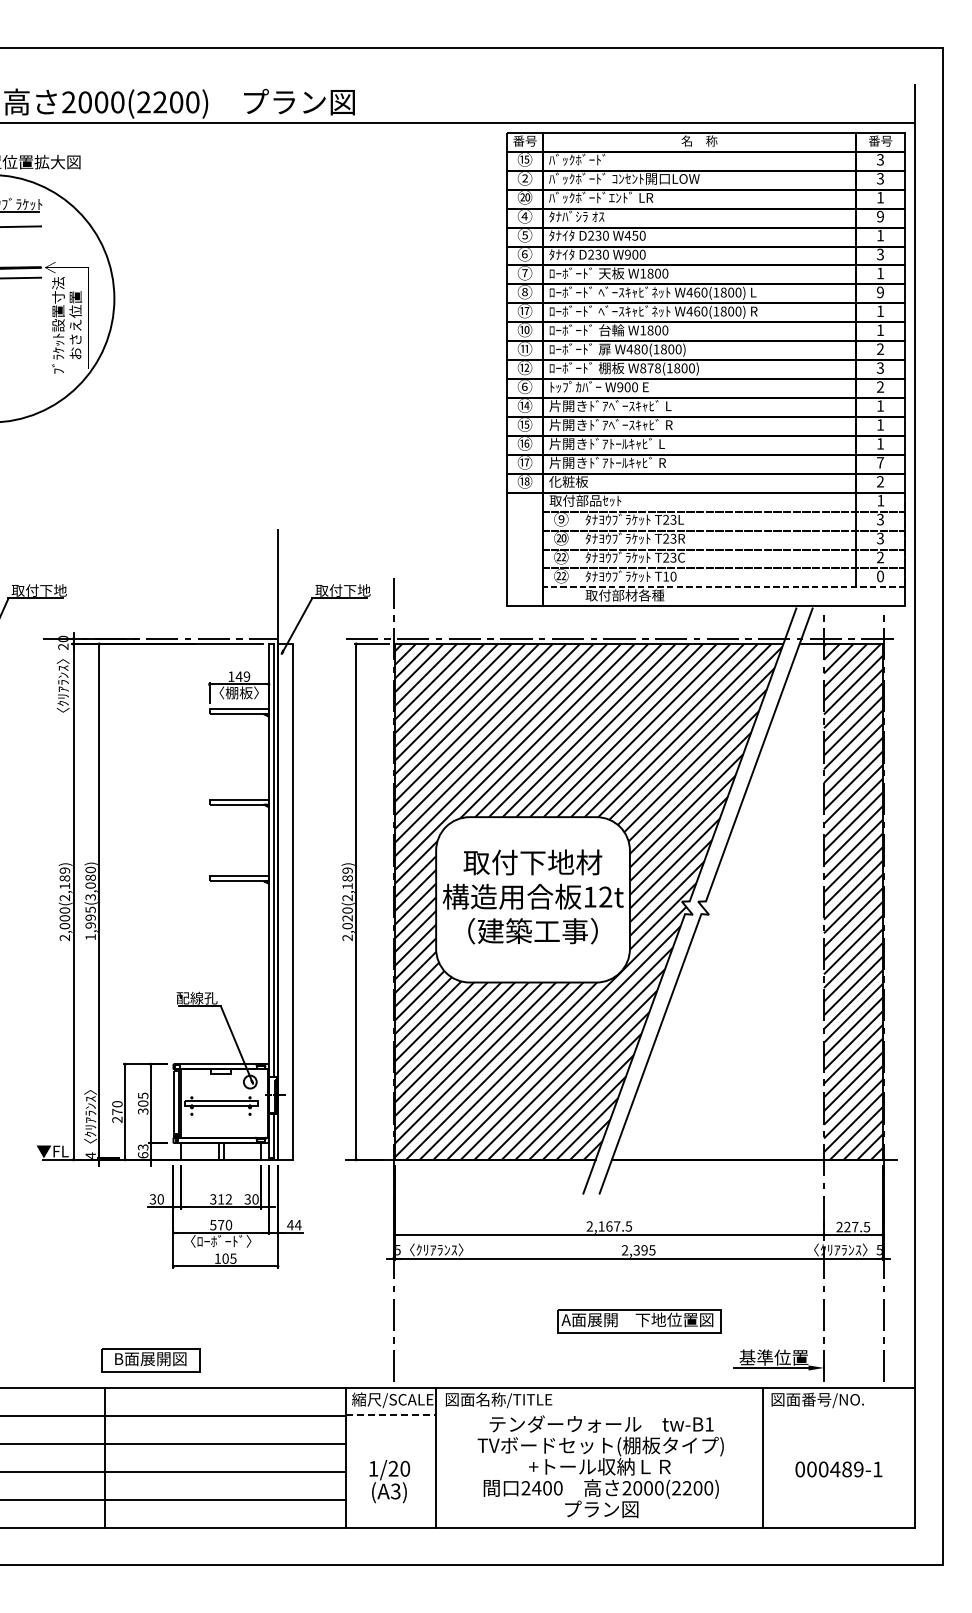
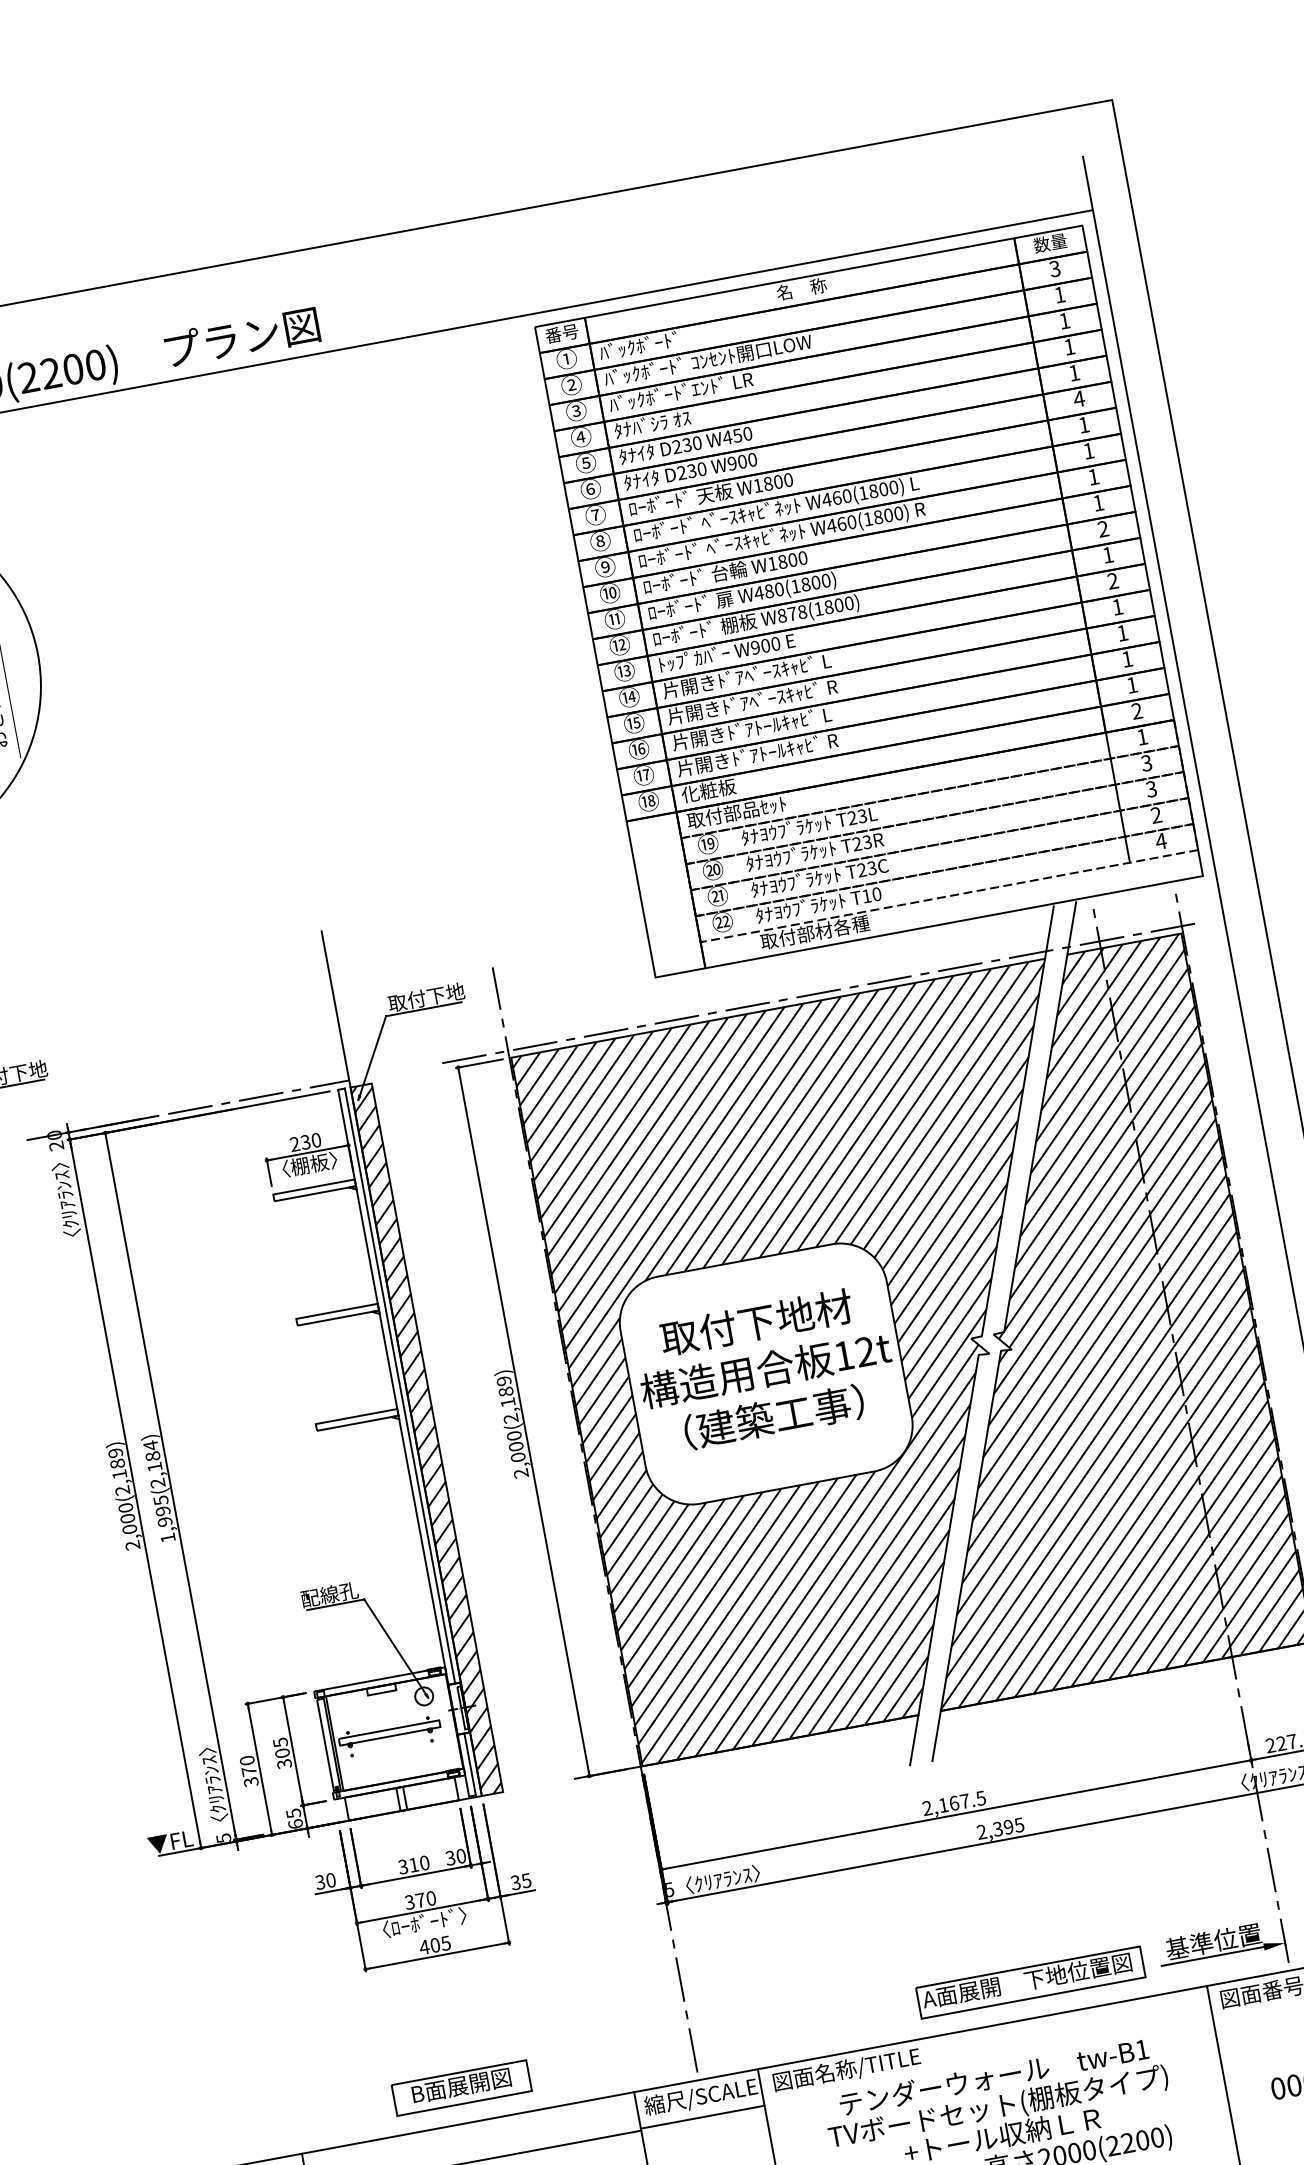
text: (880, 140) -> (1050, 242), 番号 -> 数量
text: (524, 159) -> (565, 359), ⑮ -> ①
text: (880, 178) -> (1059, 294), 3 -> 1
text: (525, 197) -> (577, 411), ⑳ -> ③
text: (880, 216) -> (1069, 346), 9 -> 1
text: (880, 254) -> (1079, 398), 3 -> 4
text: (880, 292) -> (1088, 451), 9 -> 1
text: (524, 310) -> (604, 566), ⑰ -> ⑨
text: (879, 367) -> (1106, 554), 3 -> 1
text: (524, 386) -> (623, 670), ⑥ -> ⑬
text: (880, 462) -> (1132, 684), 7 -> 1
text: (560, 519) -> (707, 844), ⑨ -> ⑲
text: (561, 557) -> (718, 896), ㉒ -> ㉑
text: (880, 576) -> (1161, 841), 0 -> 4
text: (239, 676) -> (306, 1141), 149 -> 230
text: (90, 883) -> (154, 1464), 1,995(3,080) -> 1,995(2,184)
hatch: (285, 901) -> (426, 1439), added
hatch: (718, 901) -> (1021, 1329), added
text: (347, 918) -> (516, 1446), 2,020(2,189) -> 2,000(2,189)
text: (117, 1119) -> (251, 1781), 270 -> 370
text: (142, 1147) -> (292, 1813), 63 -> 65
text: (90, 1155) -> (223, 1837), 4 -> 5
text: (228, 1199) -> (424, 1863), 312 -> 310
text: (213, 1224) -> (409, 1901), 570 -> 370
text: (294, 1224) -> (521, 1880), 44 -> 35
text: (217, 1258) -> (424, 1947), 105 -> 405
part: (639, 1321) -> (1030, 1982), moved
part: (150, 1360) -> (461, 2087), moved
line: (391, 1414) -> (702, 2117), dashed -> solid

